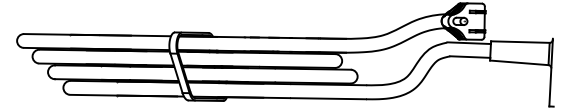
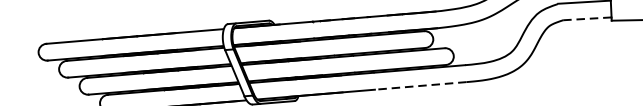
line: (469, 57) -> (586, 19), solid -> dashed
line: (328, 98) -> (421, 85), solid -> dashed

